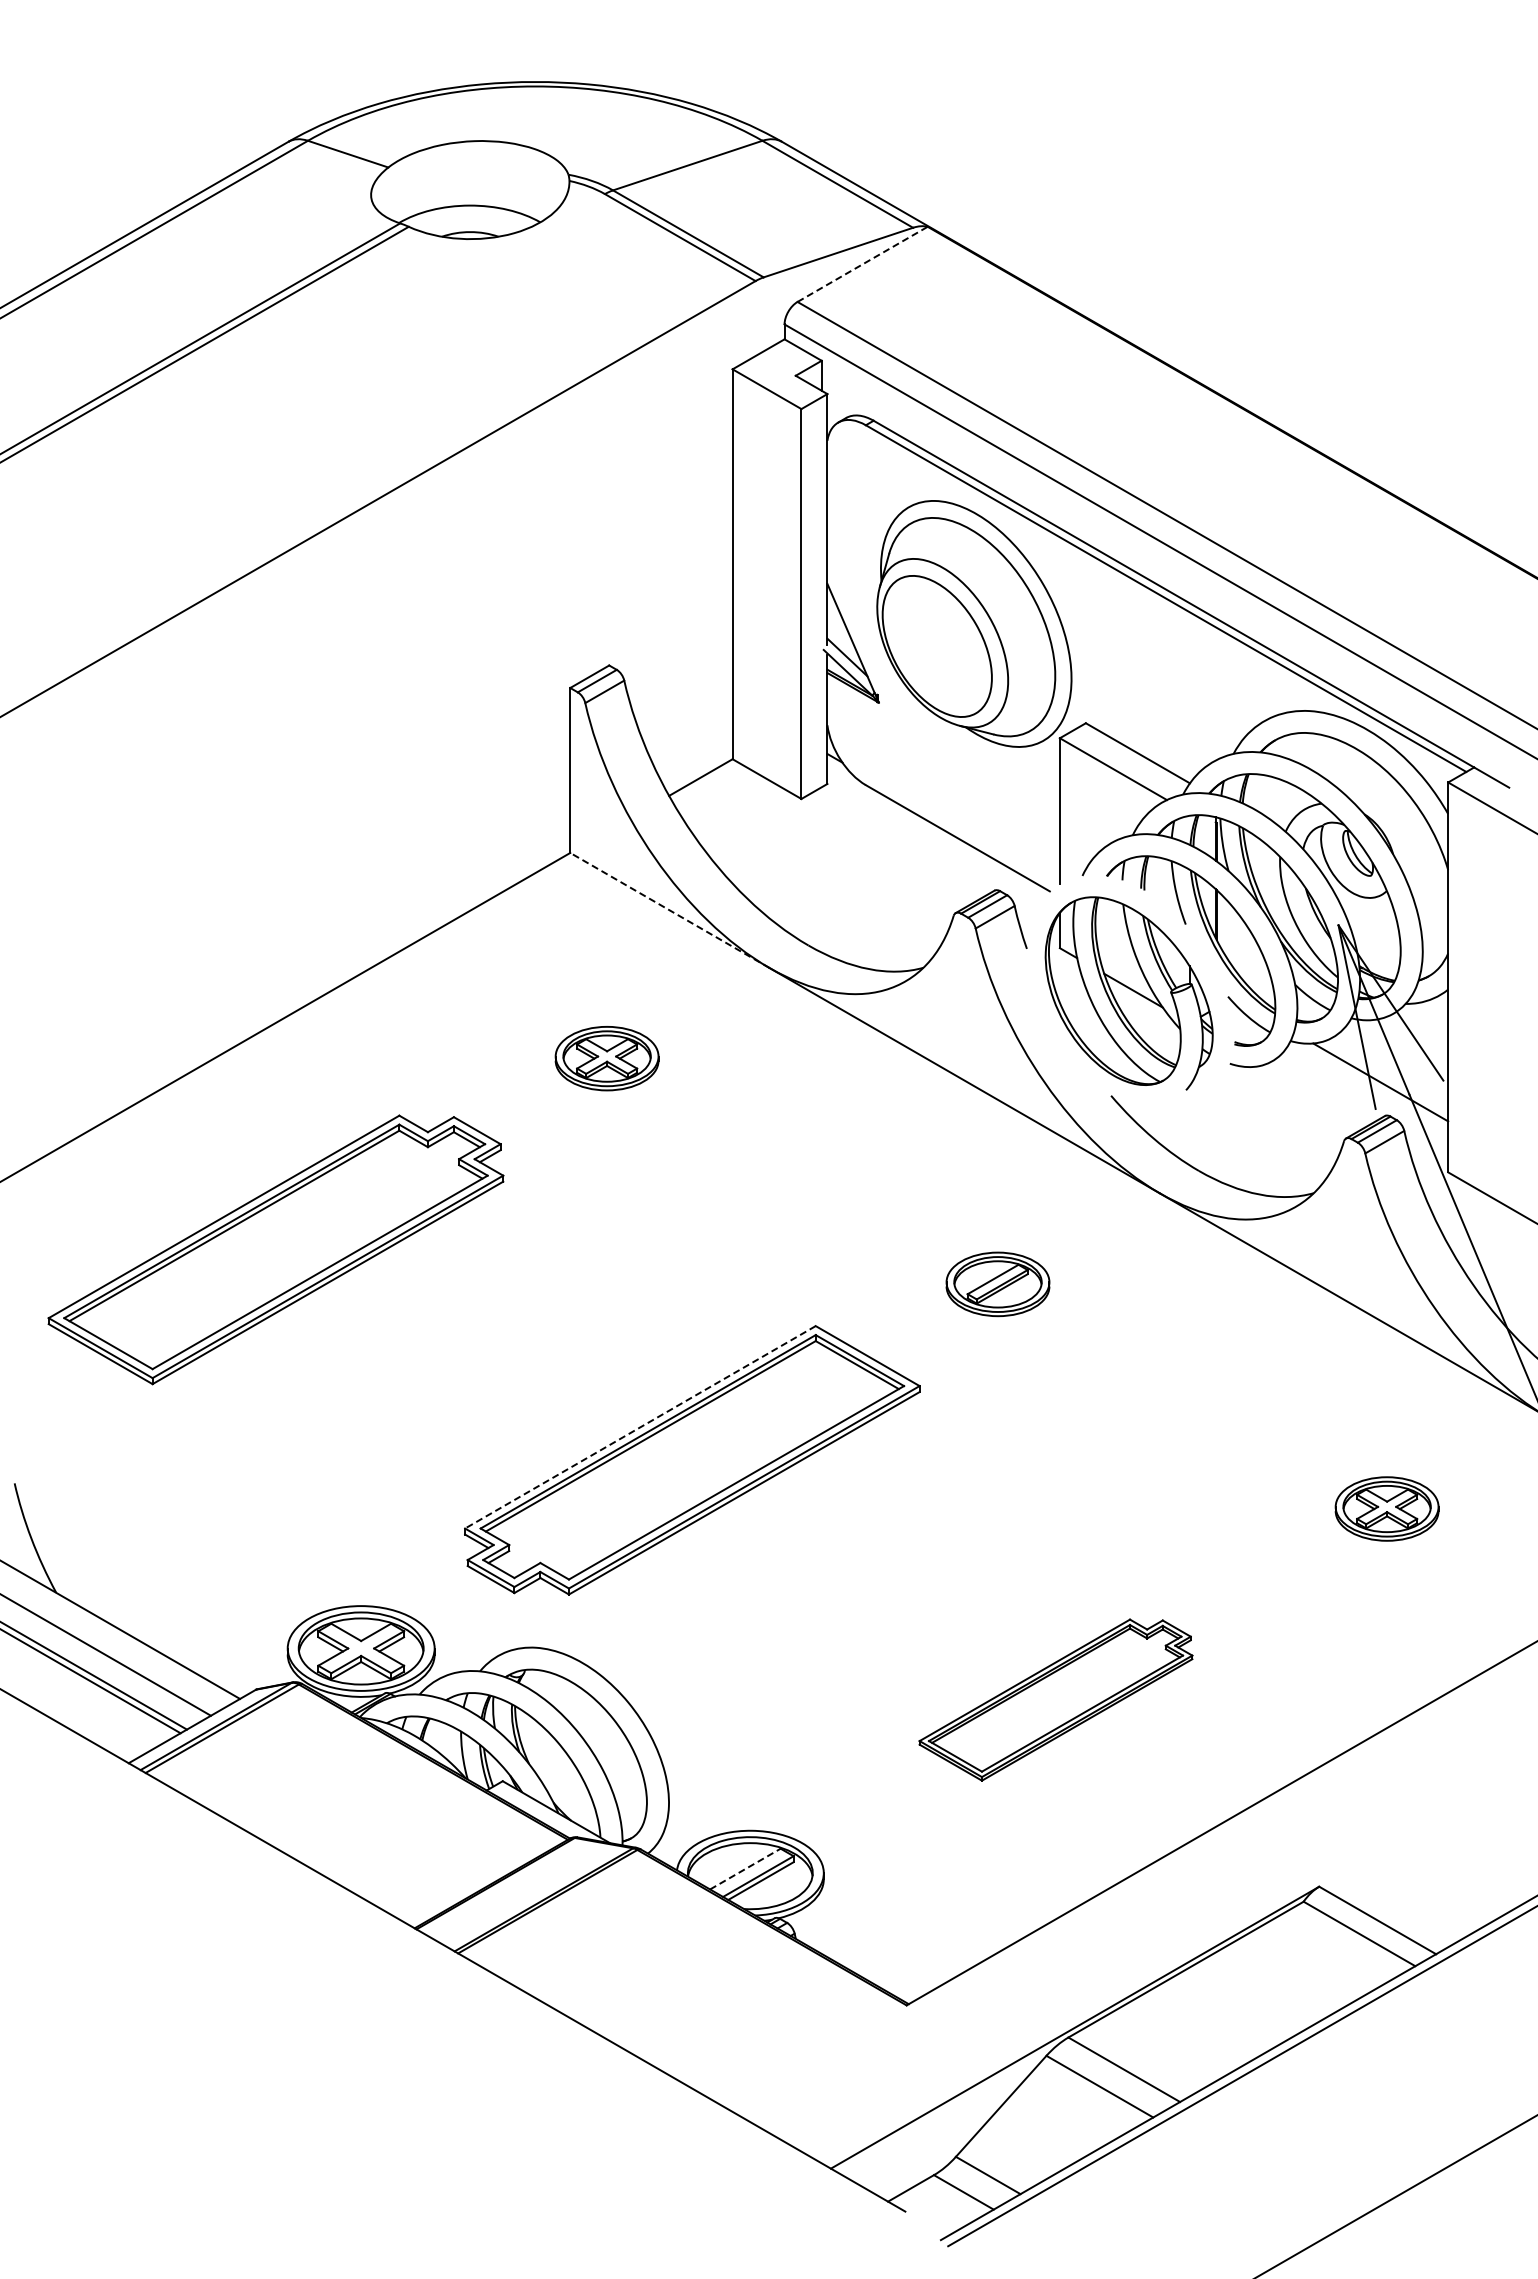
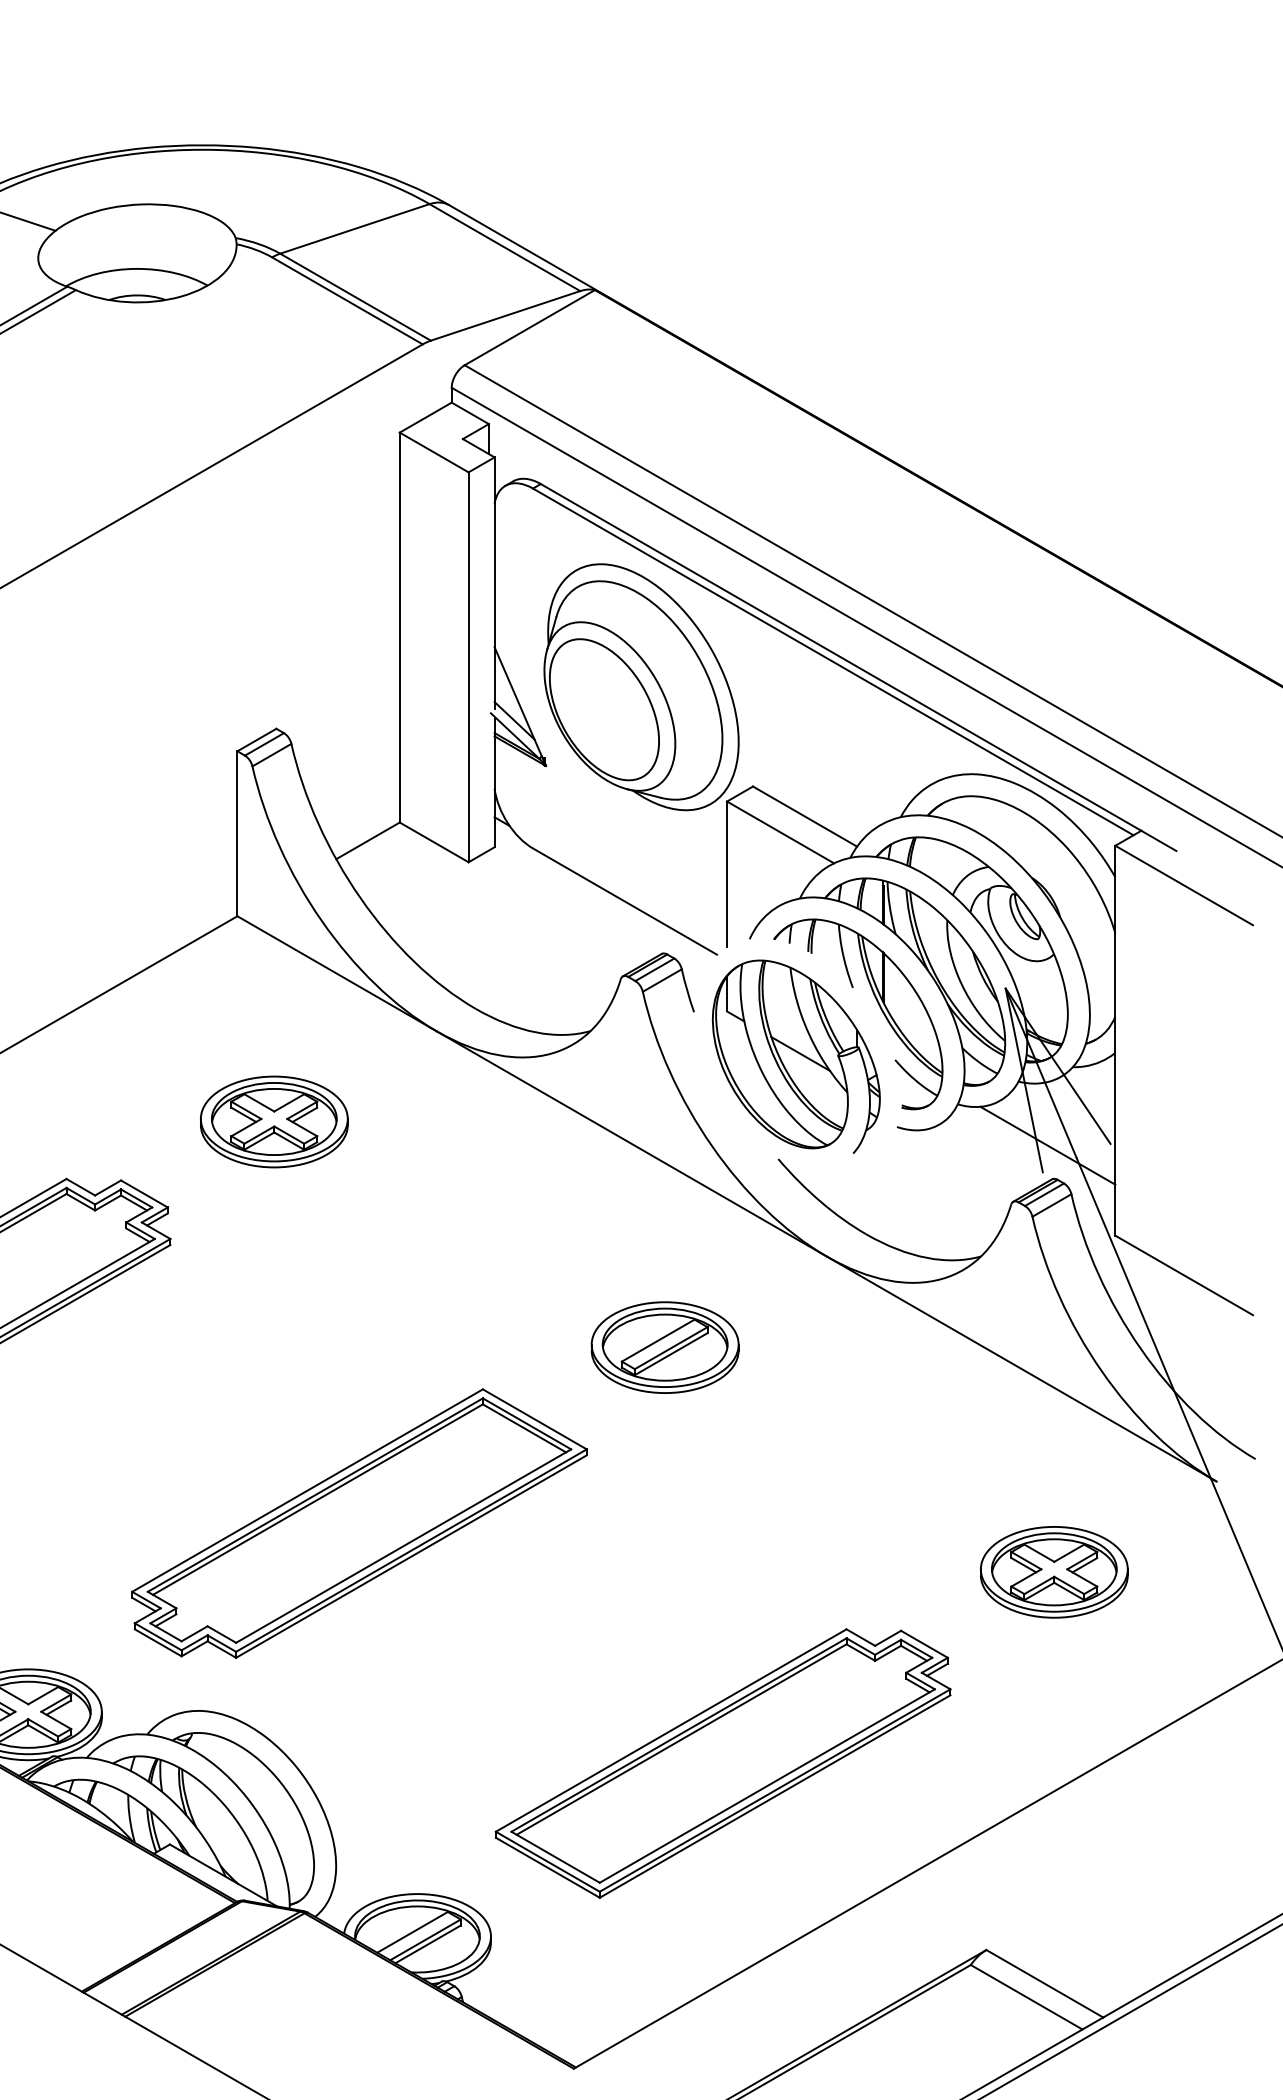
line: (863, 264) -> (530, 327), dashed -> solid
line: (669, 910) -> (336, 973), dashed -> solid
part: (606, 1058) -> (273, 1121), size x1.43
part: (997, 1284) -> (664, 1347), size x1.43
line: (639, 1427) -> (306, 1490), dashed -> solid
part: (1386, 1508) -> (1053, 1571), size x1.43
part: (1055, 1699) -> (722, 1762), size x1.67
line: (745, 1869) -> (412, 1932), dashed -> solid

